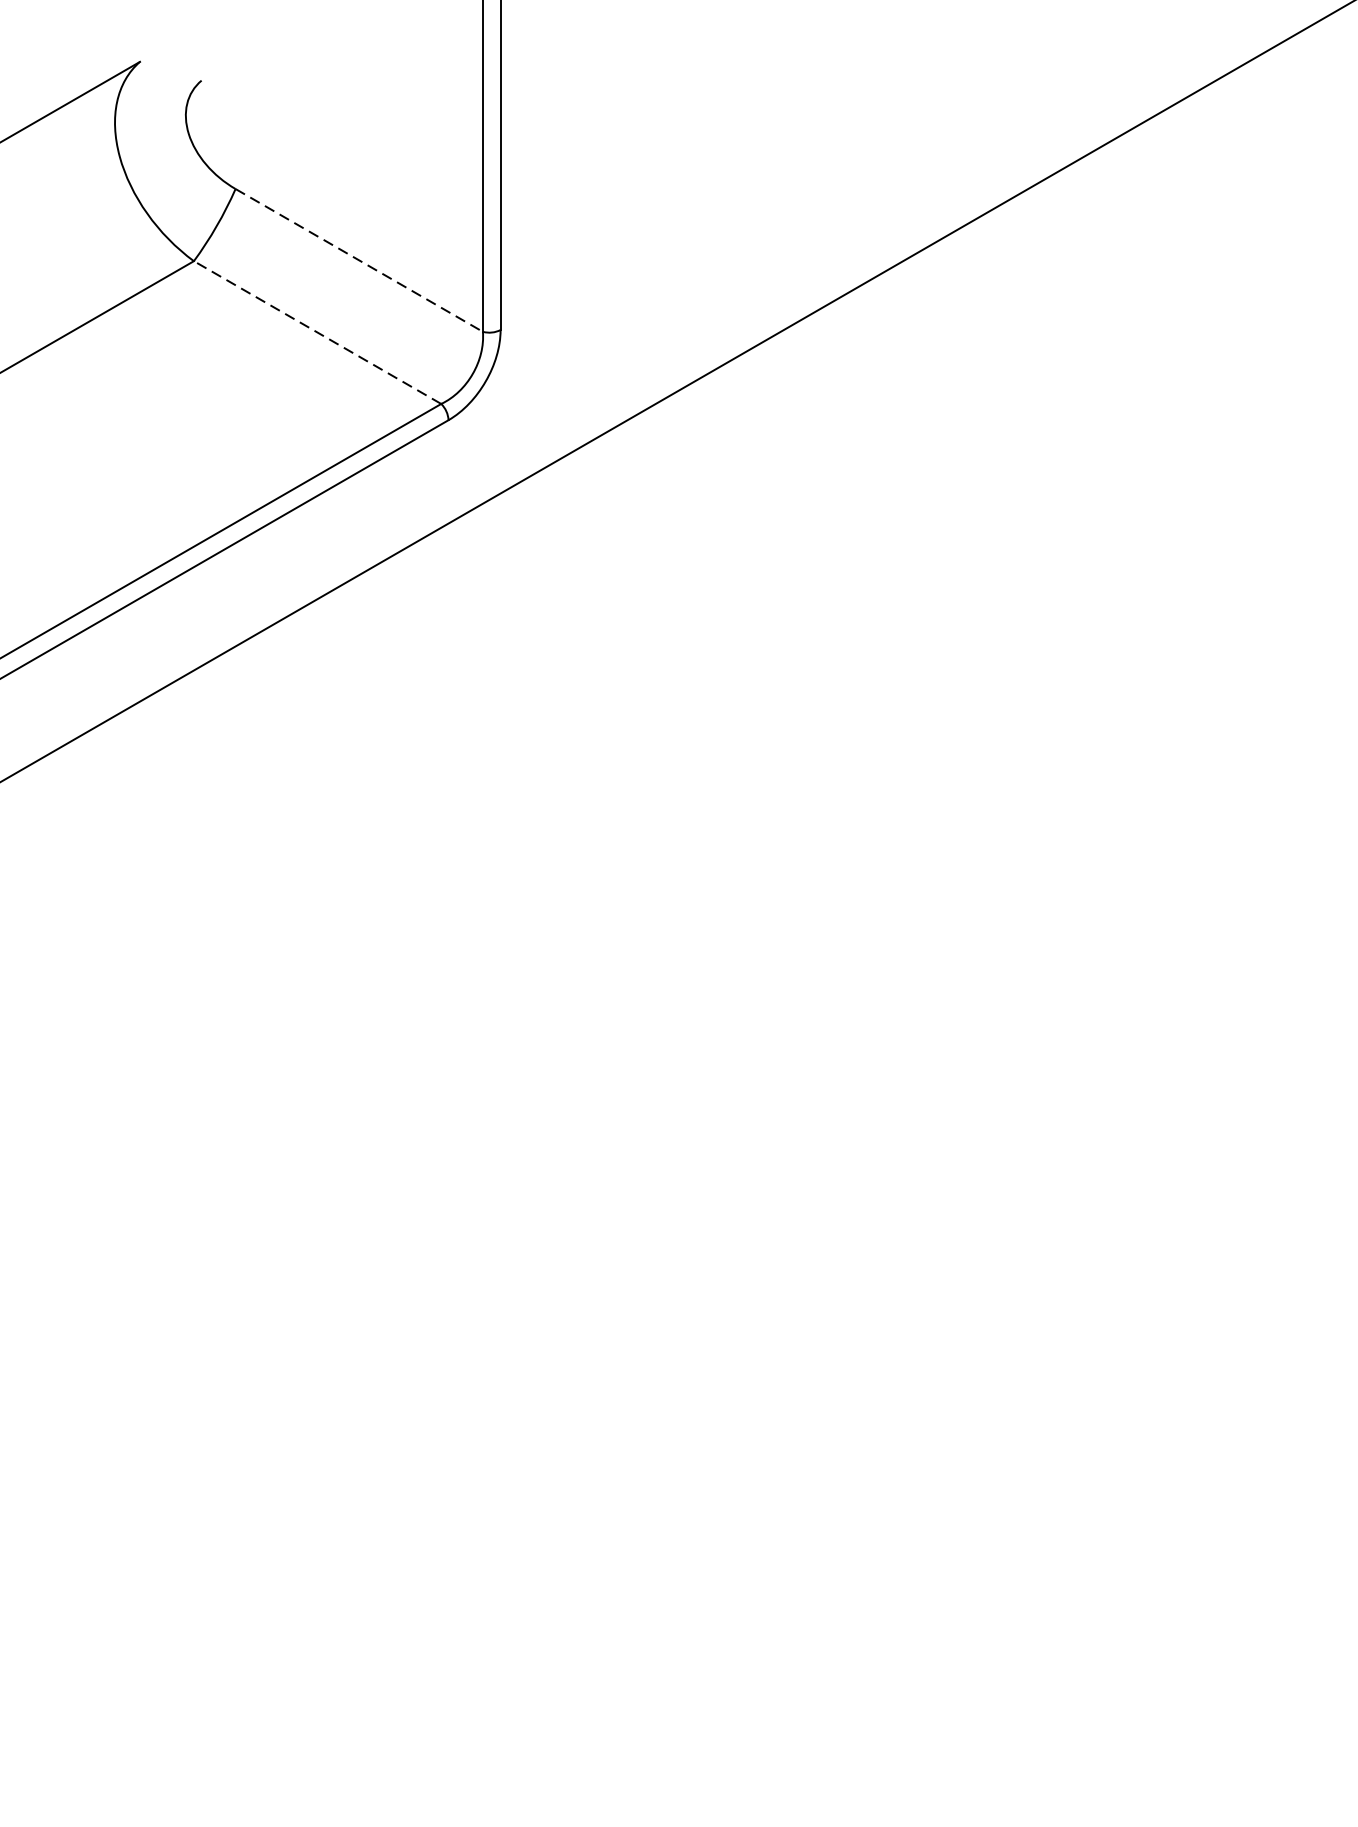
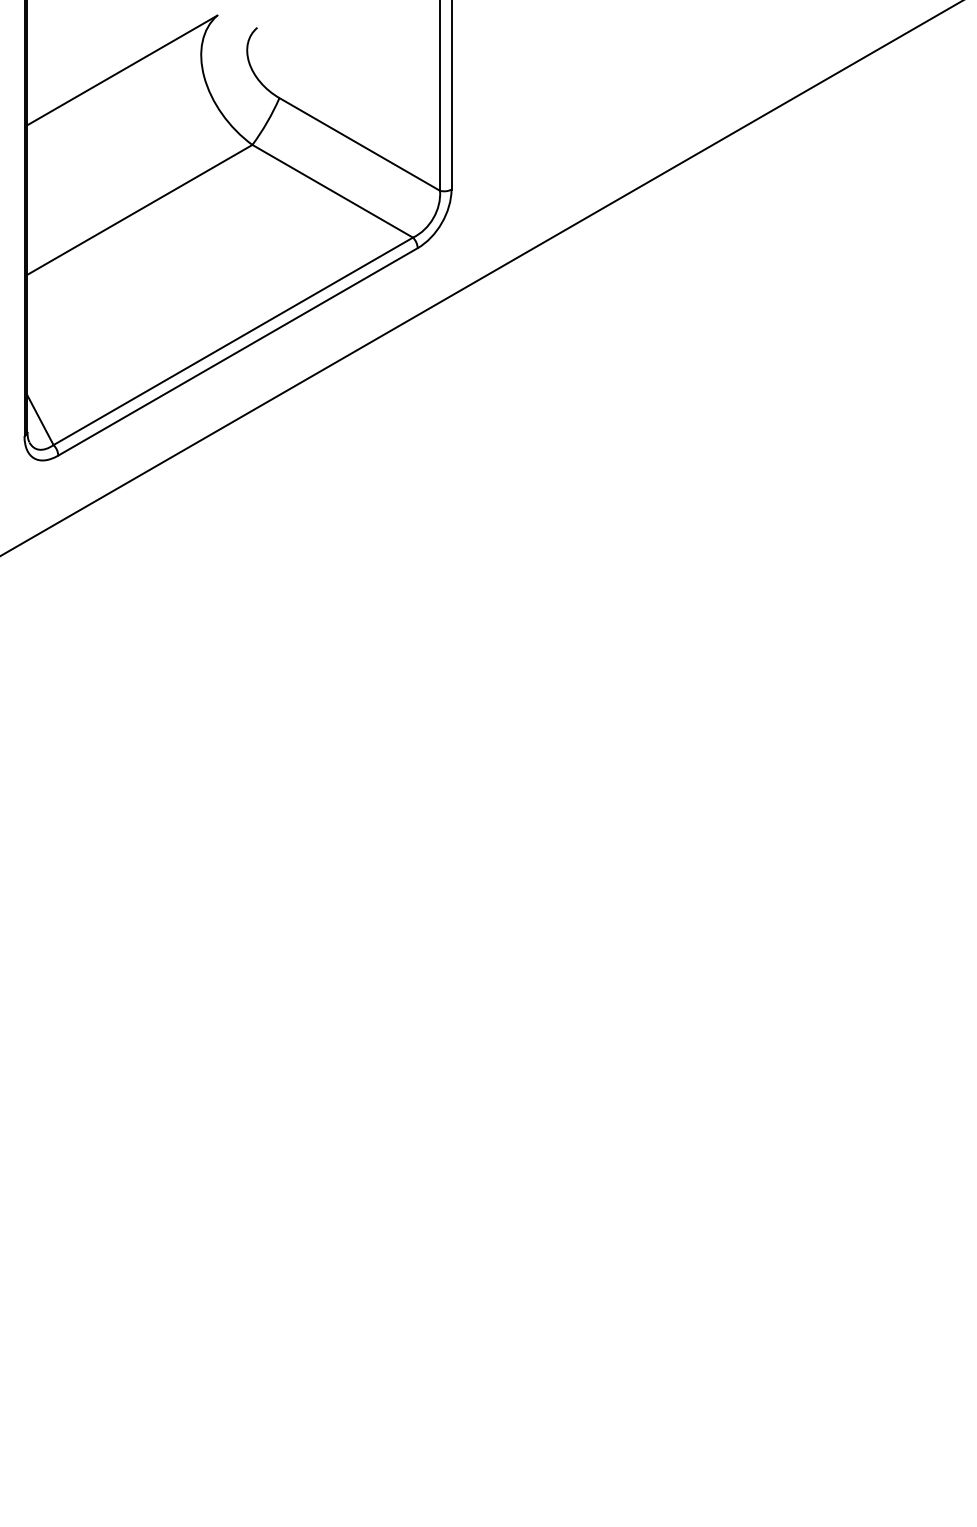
line: (358, 260) -> (359, 144), dashed -> solid
line: (317, 332) -> (332, 191), dashed -> solid

